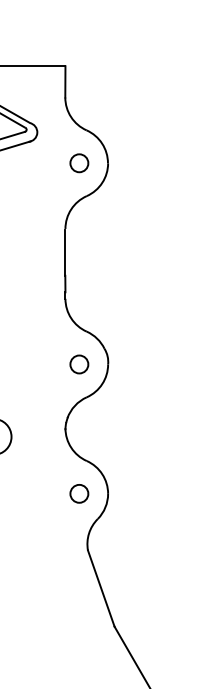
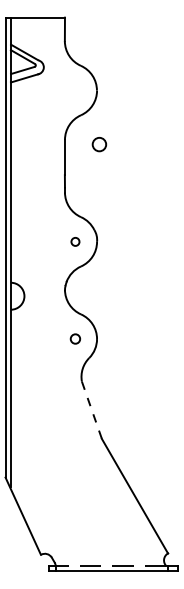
circle: (79, 163) -> (99, 144), moved
circle: (79, 364) -> (75, 241), size x0.6
circle: (79, 493) -> (75, 338), size x0.7
line: (102, 588) -> (92, 410), solid -> dashed

